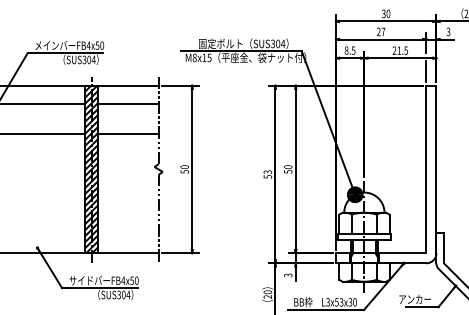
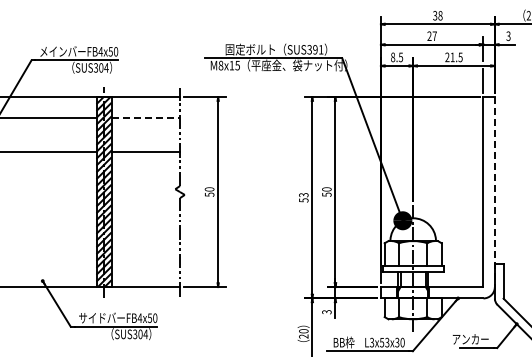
text: (388, 14) -> (440, 16), 30 -> 38
text: (280, 43) -> (318, 49), SUS304 -> SUS391
line: (129, 104) -> (146, 118), solid -> dashed
line: (436, 169) -> (494, 192), solid -> dashed

